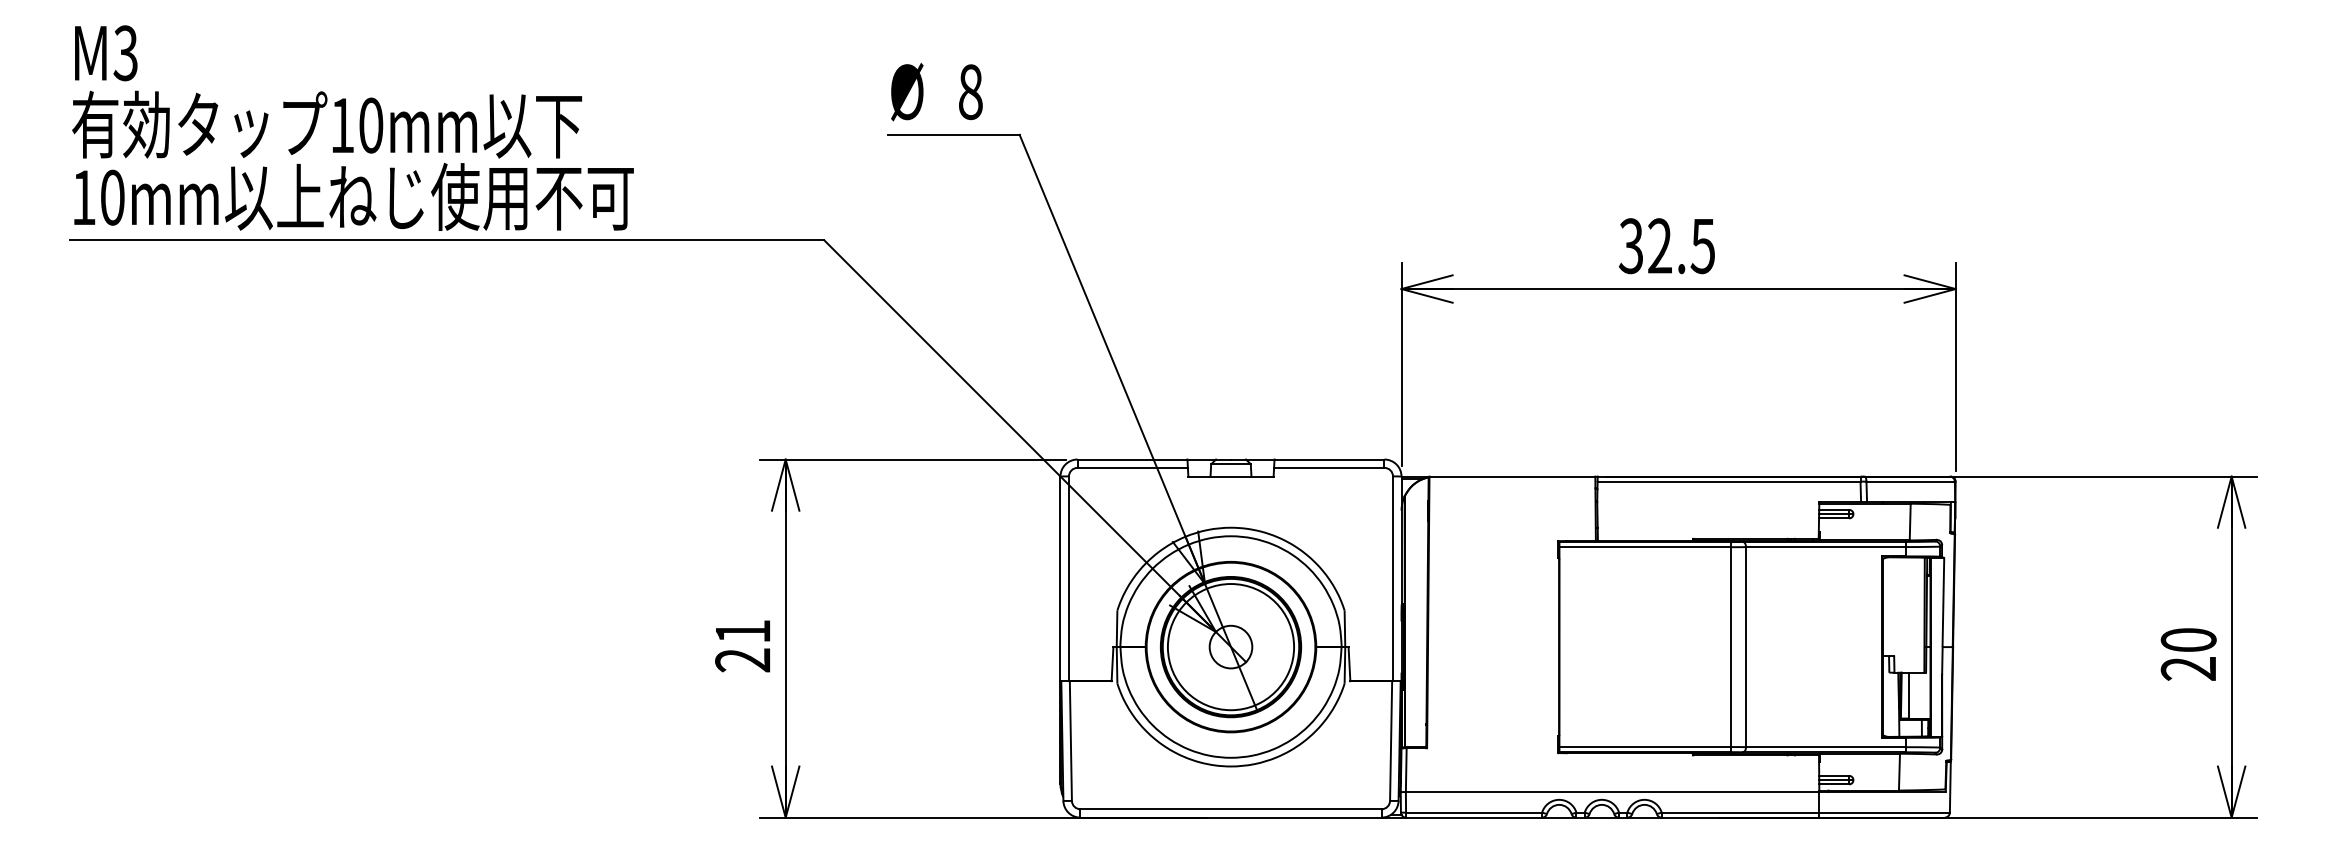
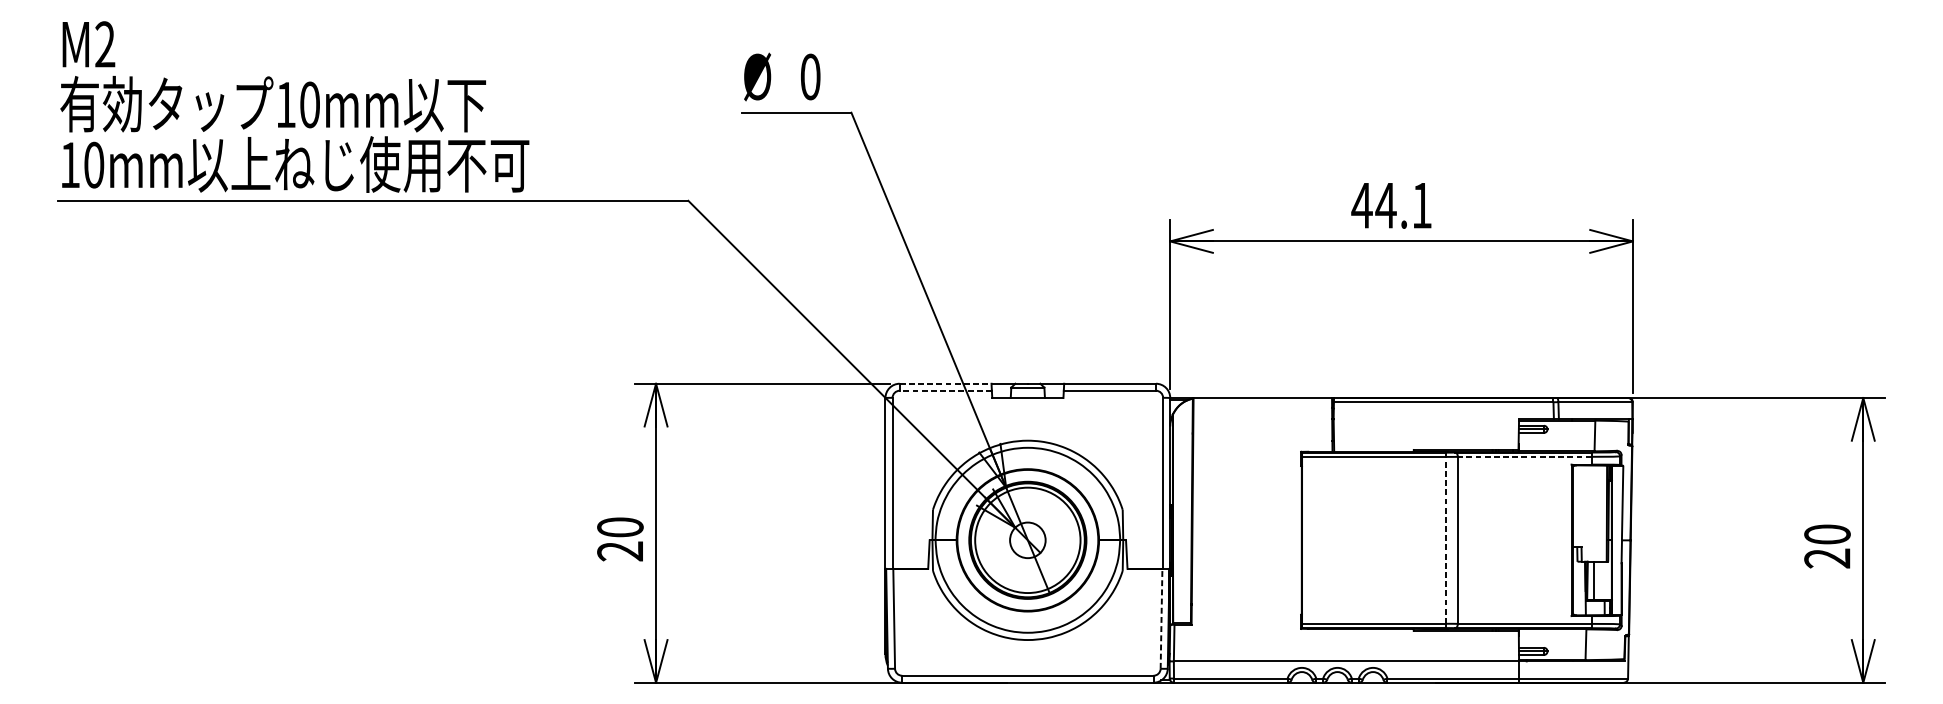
text: (125, 53) -> (104, 44), M3 -> M2
text: (970, 91) -> (810, 76), 8 -> 0
text: (1666, 246) -> (1391, 205), 32.5 -> 44.1
line: (1132, 459) -> (945, 383), solid -> dashed
line: (1132, 467) -> (945, 390), solid -> dashed
line: (1825, 547) -> (1524, 457), solid -> dashed
text: (742, 631) -> (620, 527), 21 -> 20
line: (1731, 647) -> (1445, 540), solid -> dashed
line: (1391, 741) -> (1161, 619), solid -> dashed

